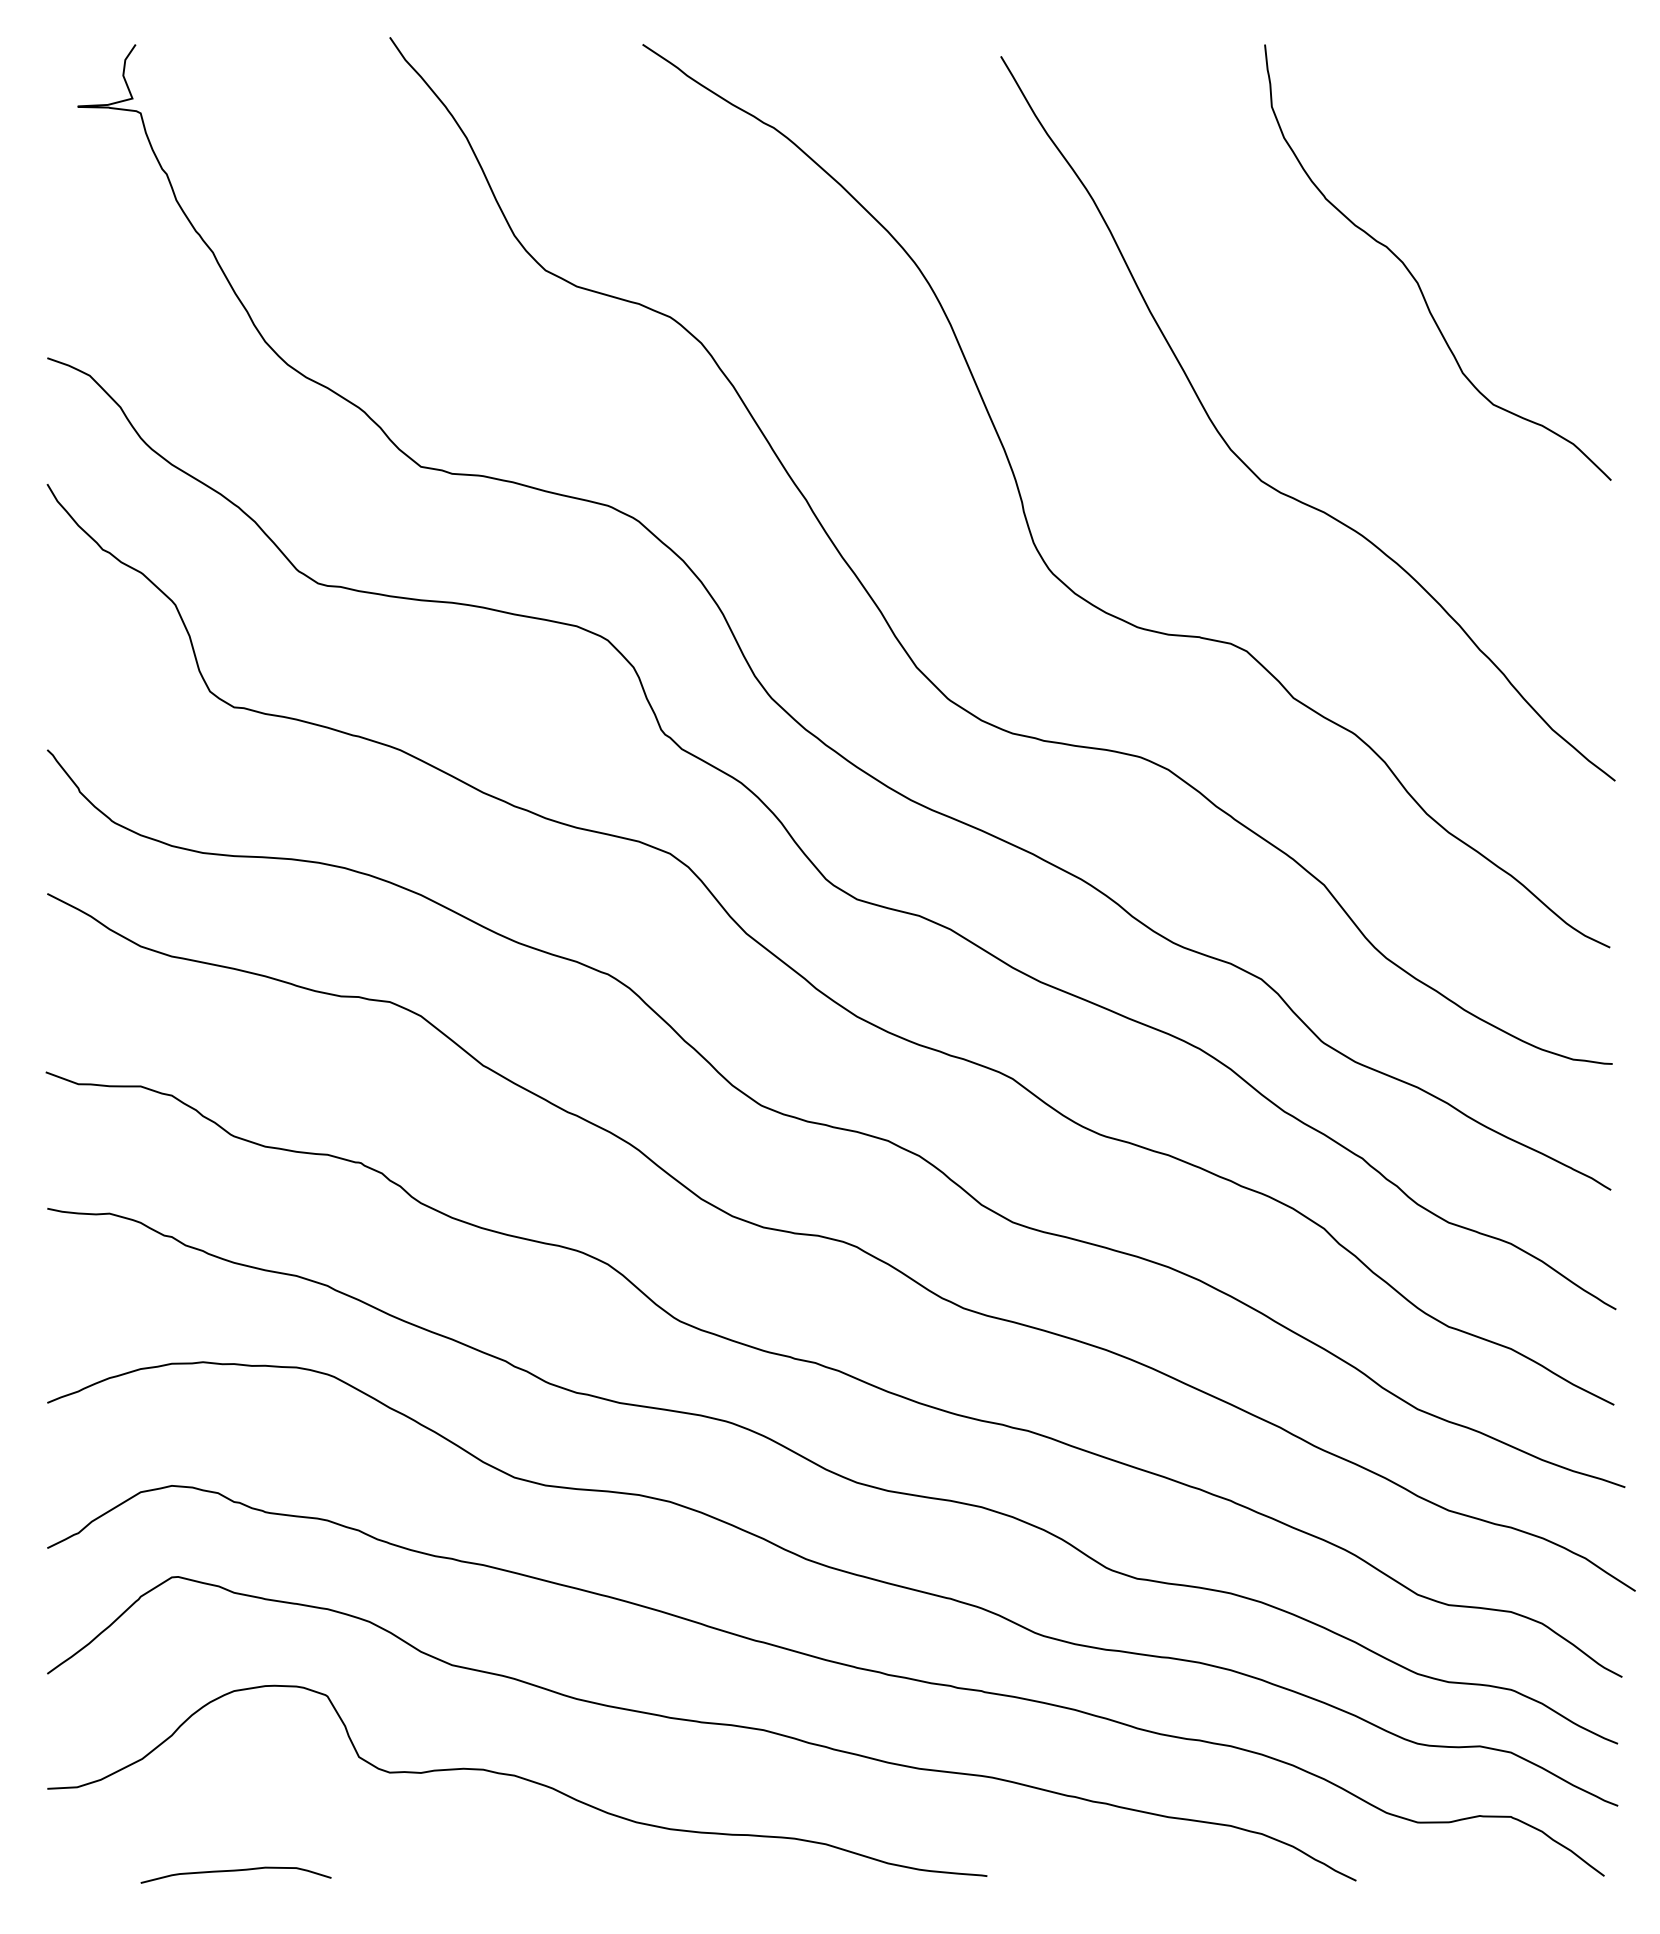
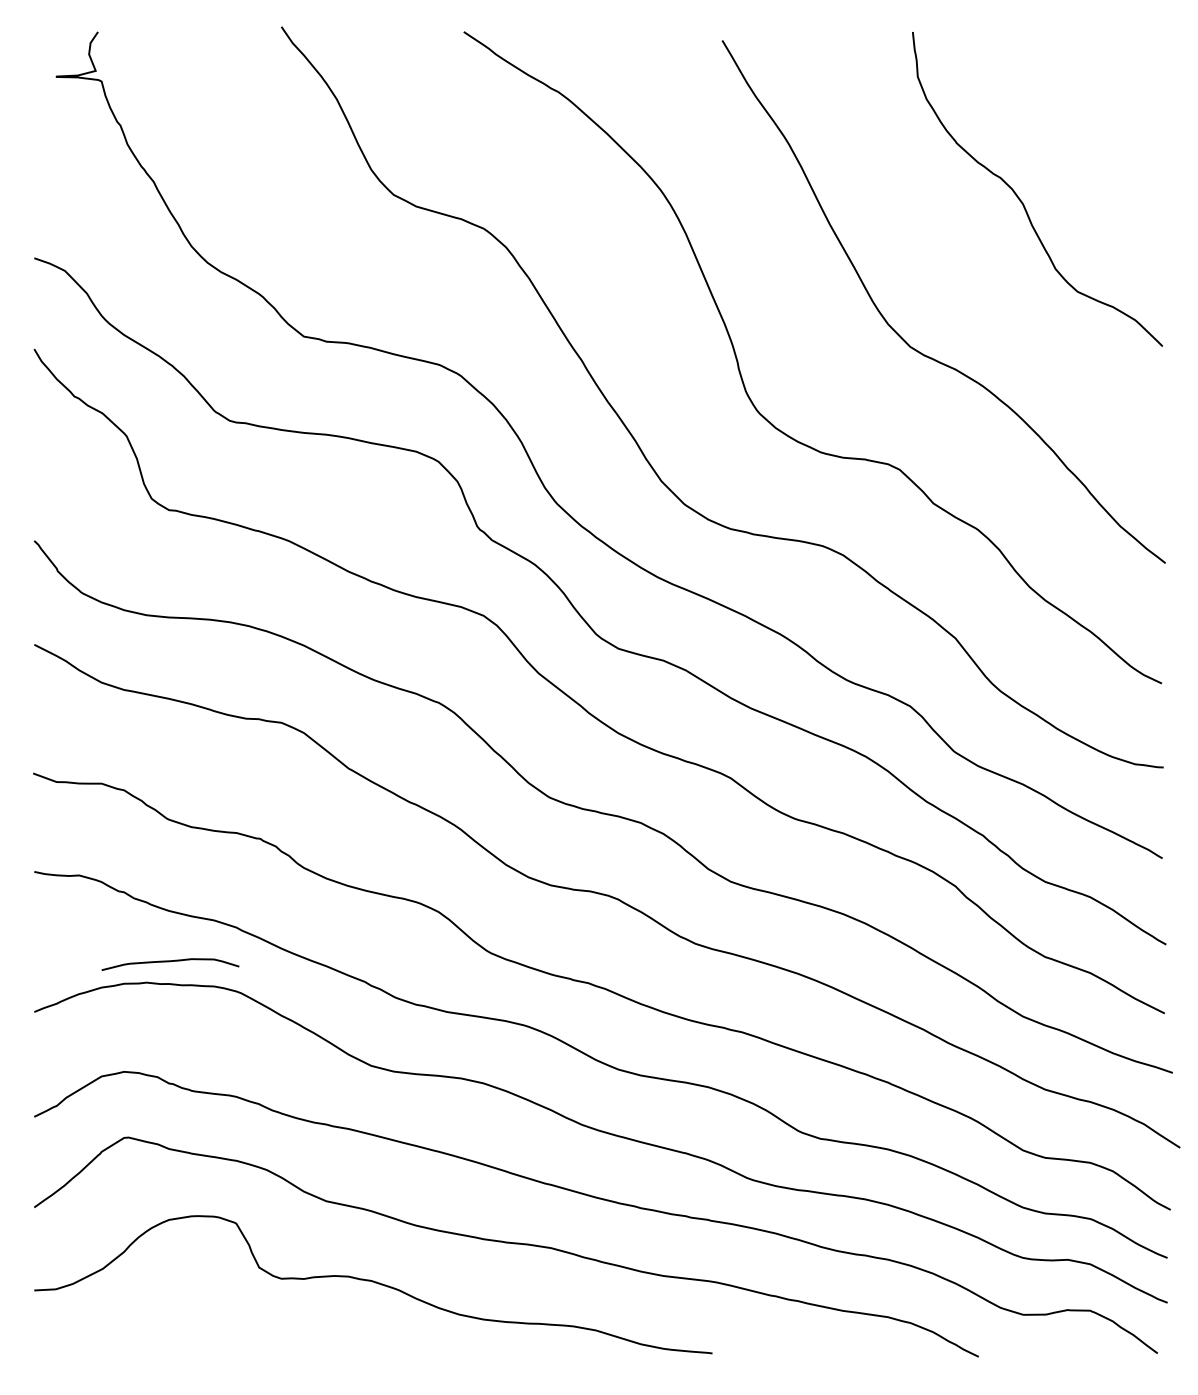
curve: (235, 1871) -> (170, 961), moved

